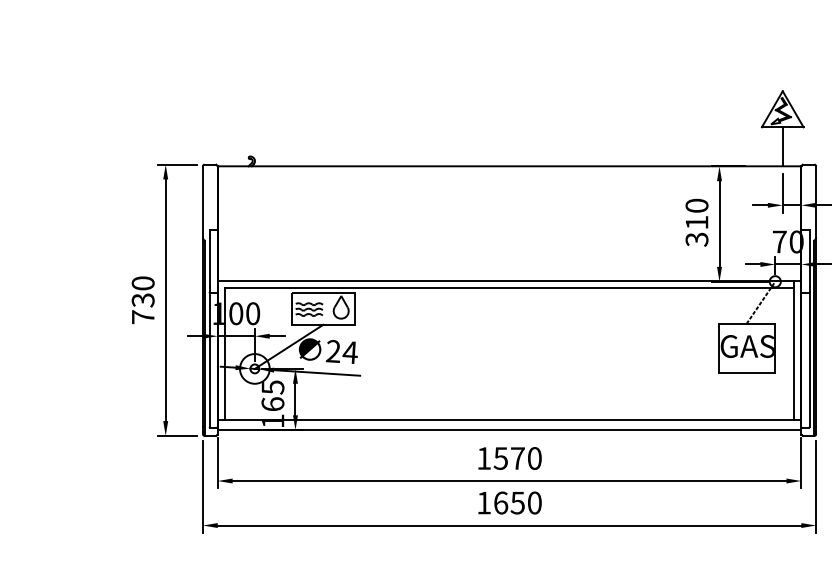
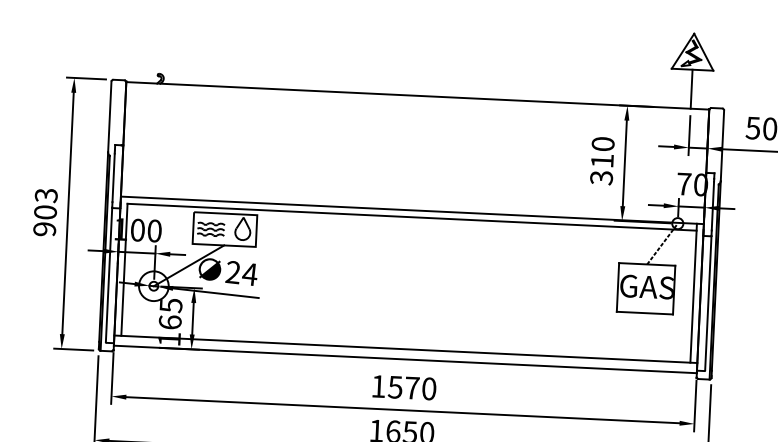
text: (142, 300) -> (44, 212), 730 -> 903

